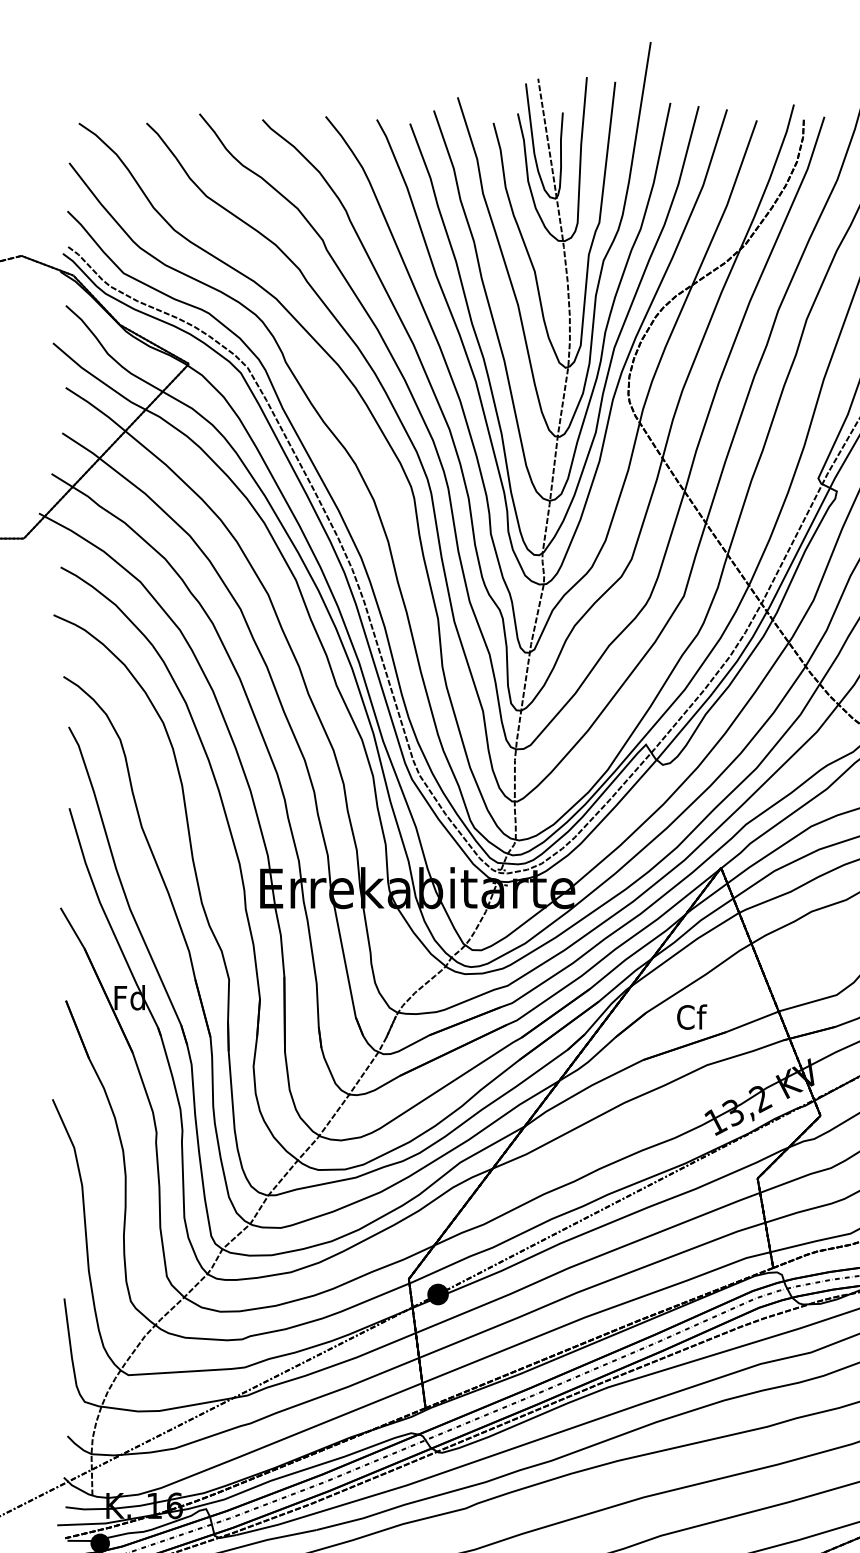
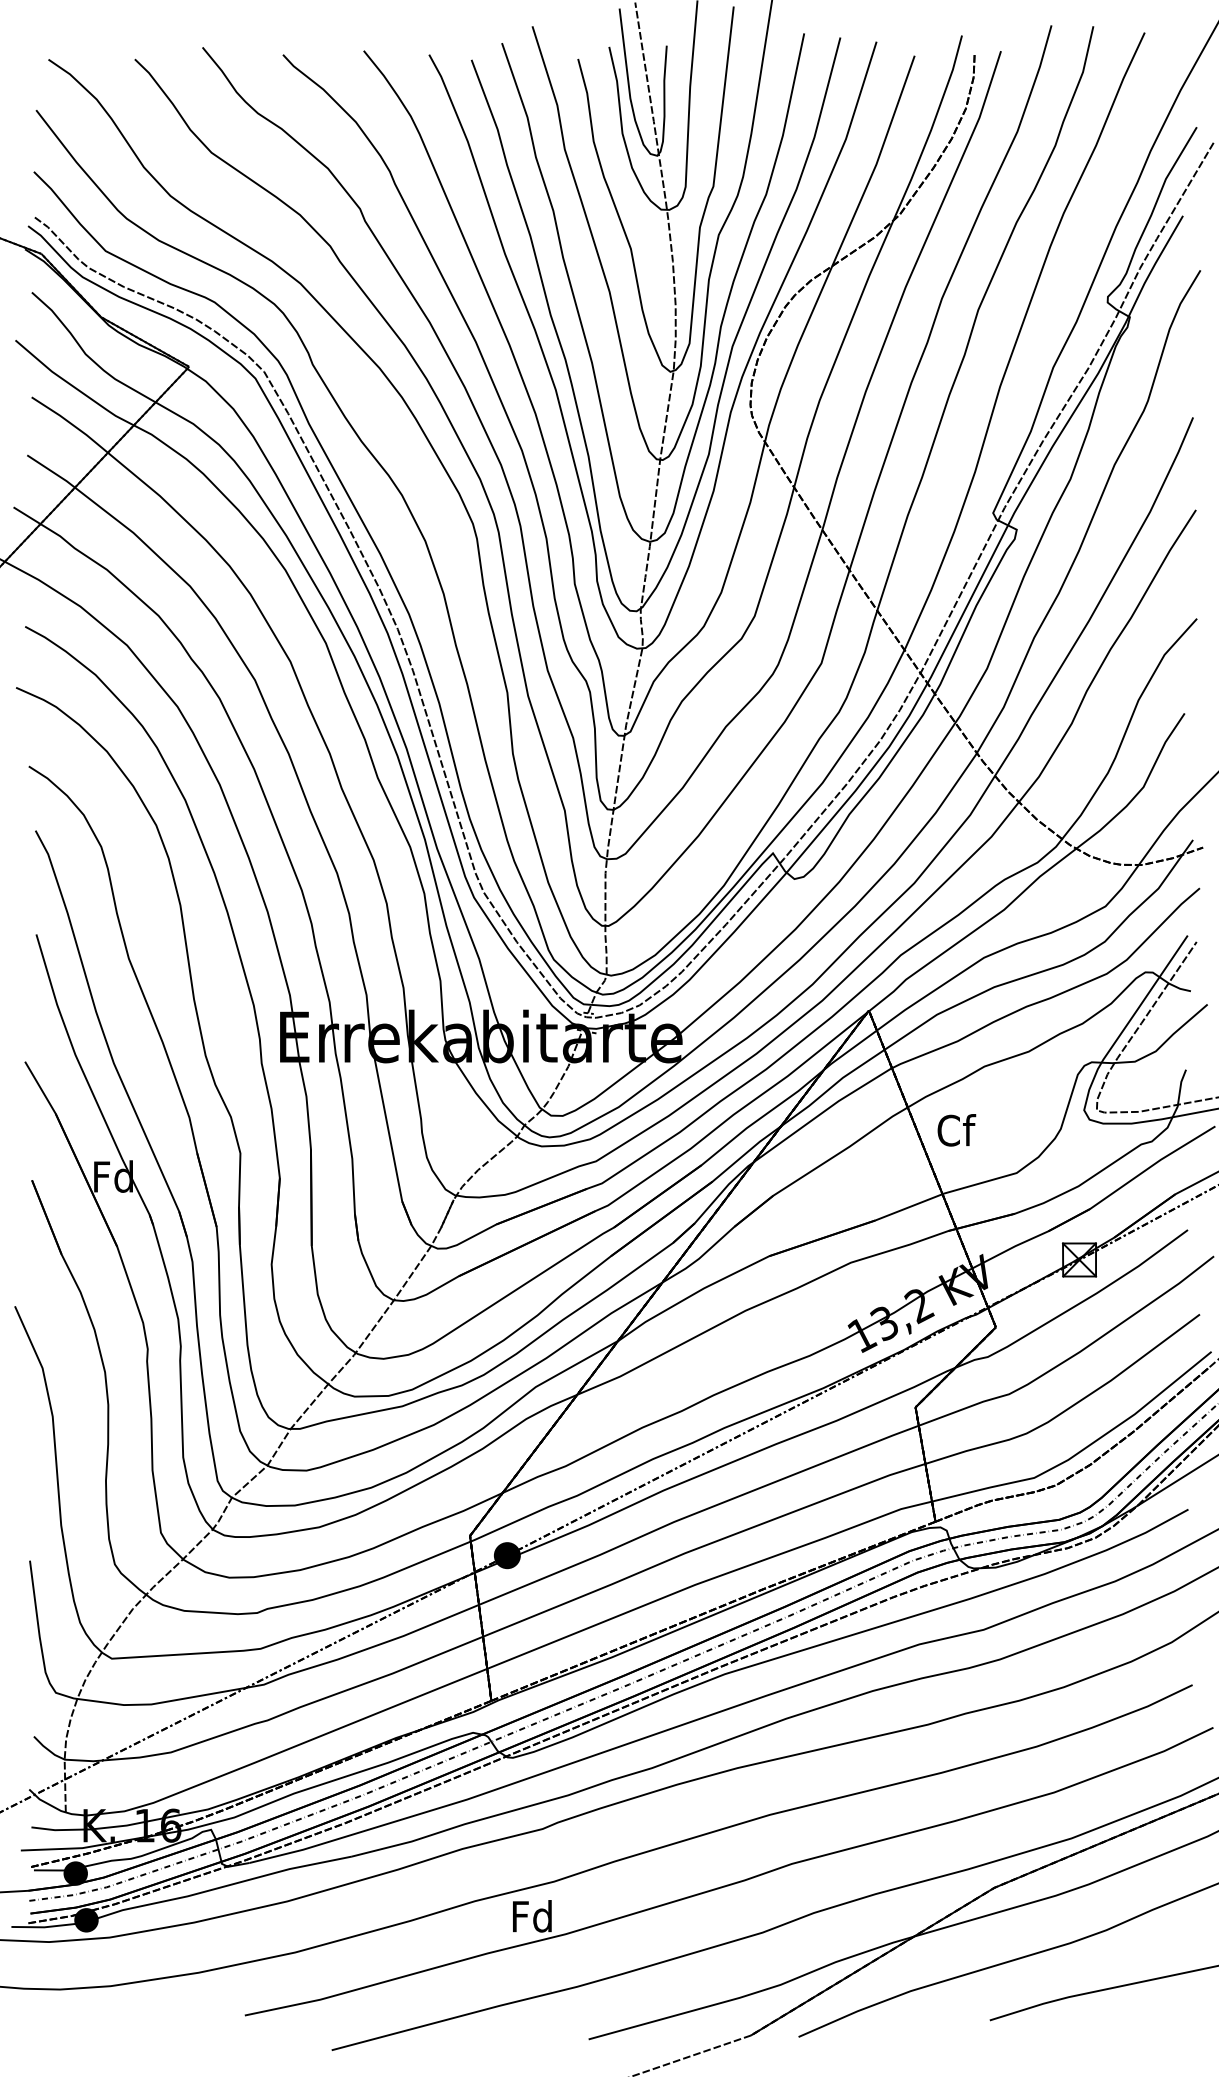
text: (691, 1017) -> (956, 1130), moved

